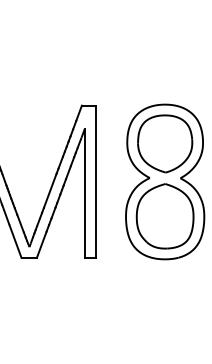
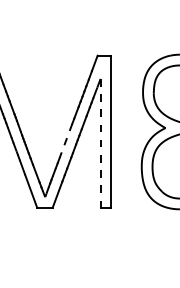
line: (50, 191) -> (66, 141), solid -> dashed
line: (84, 193) -> (100, 143), solid -> dashed

